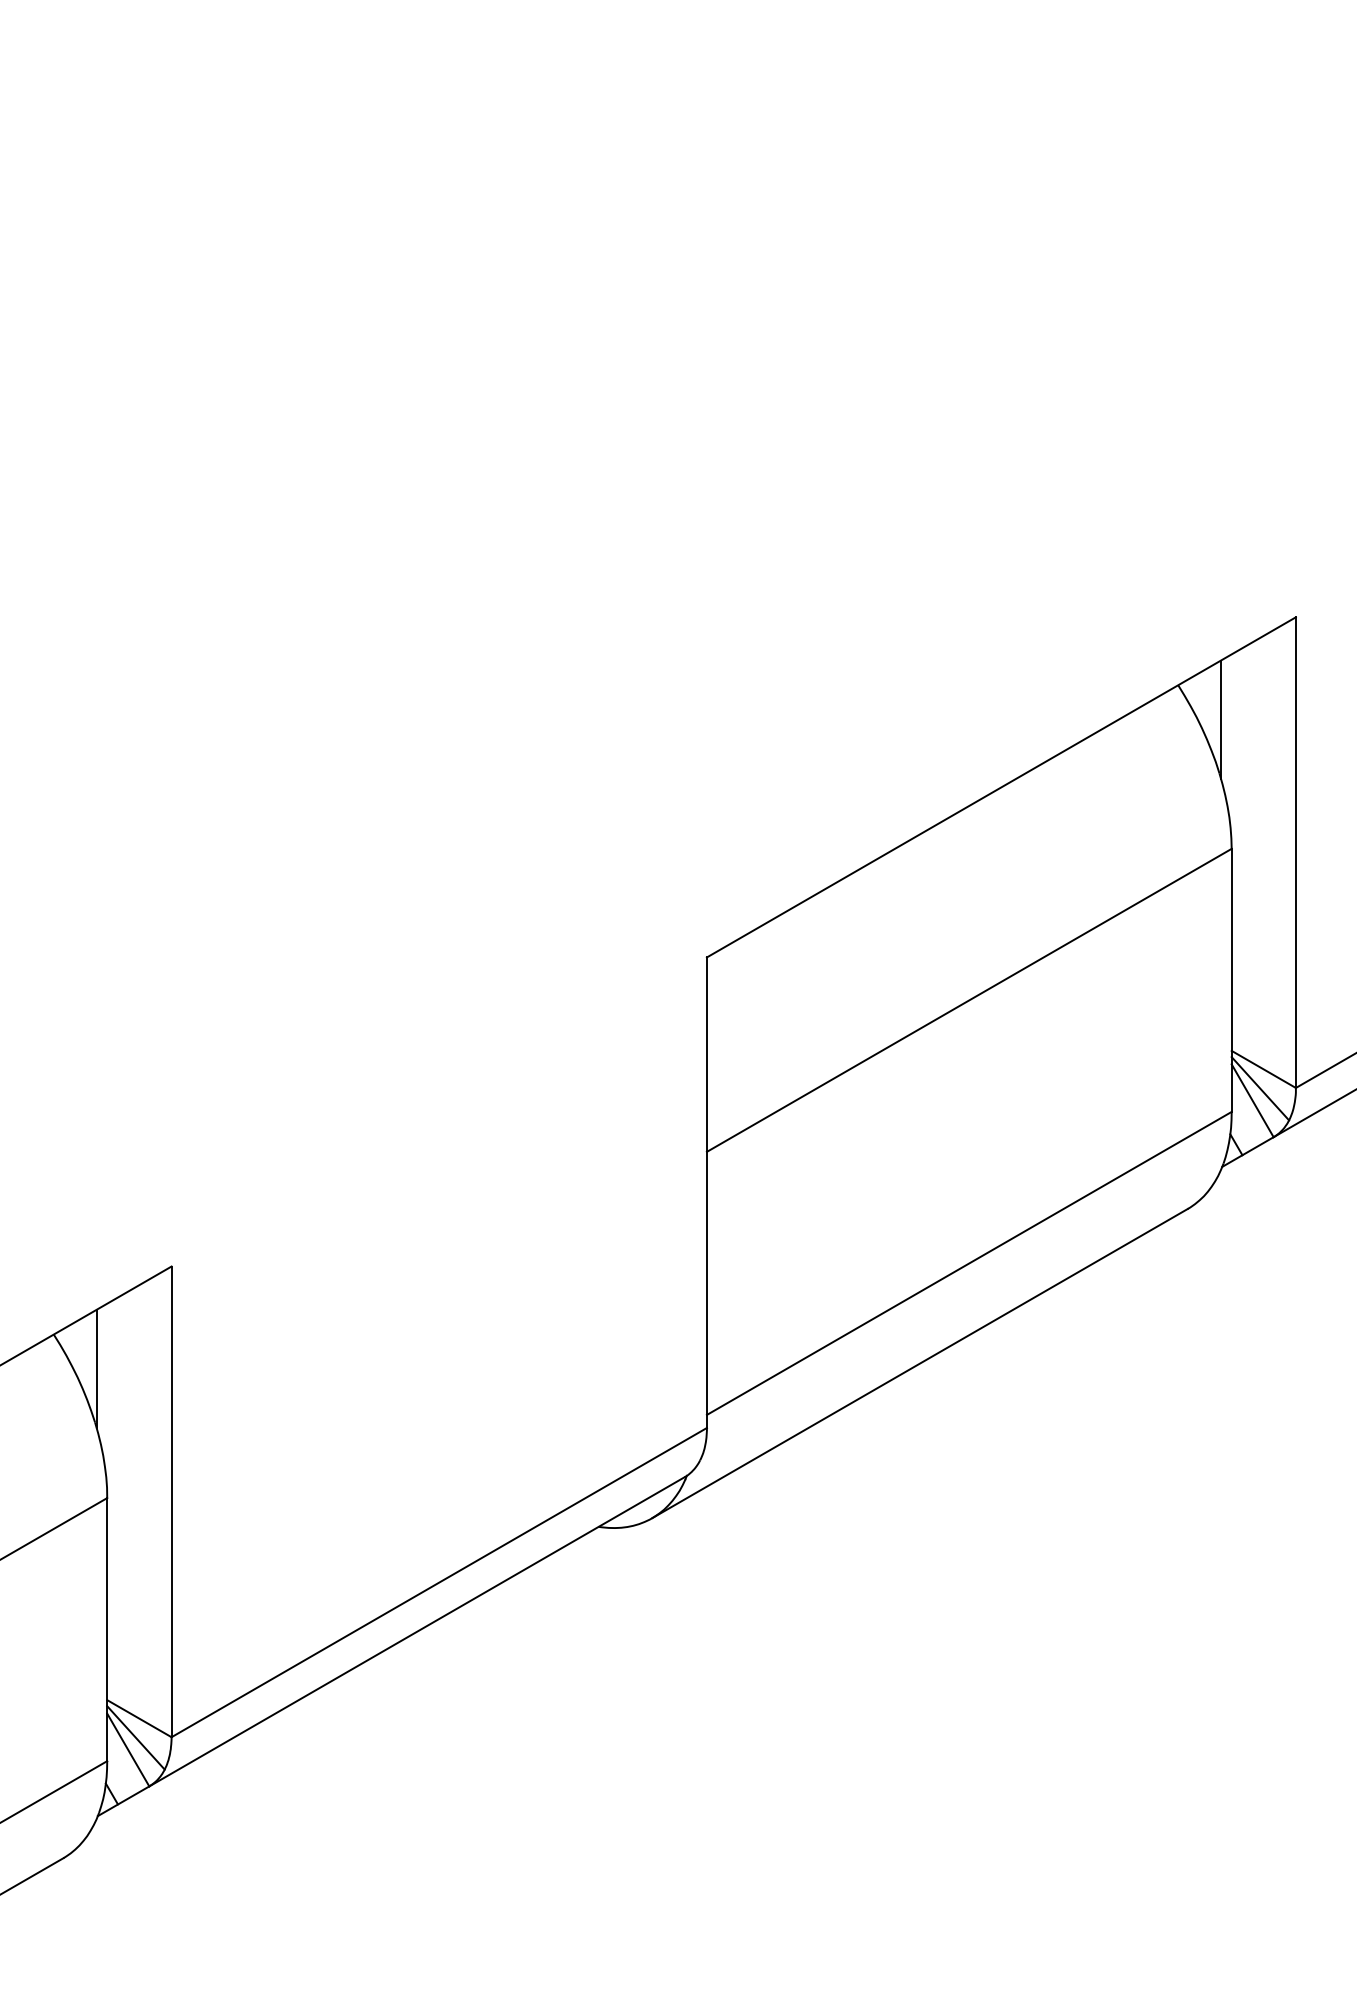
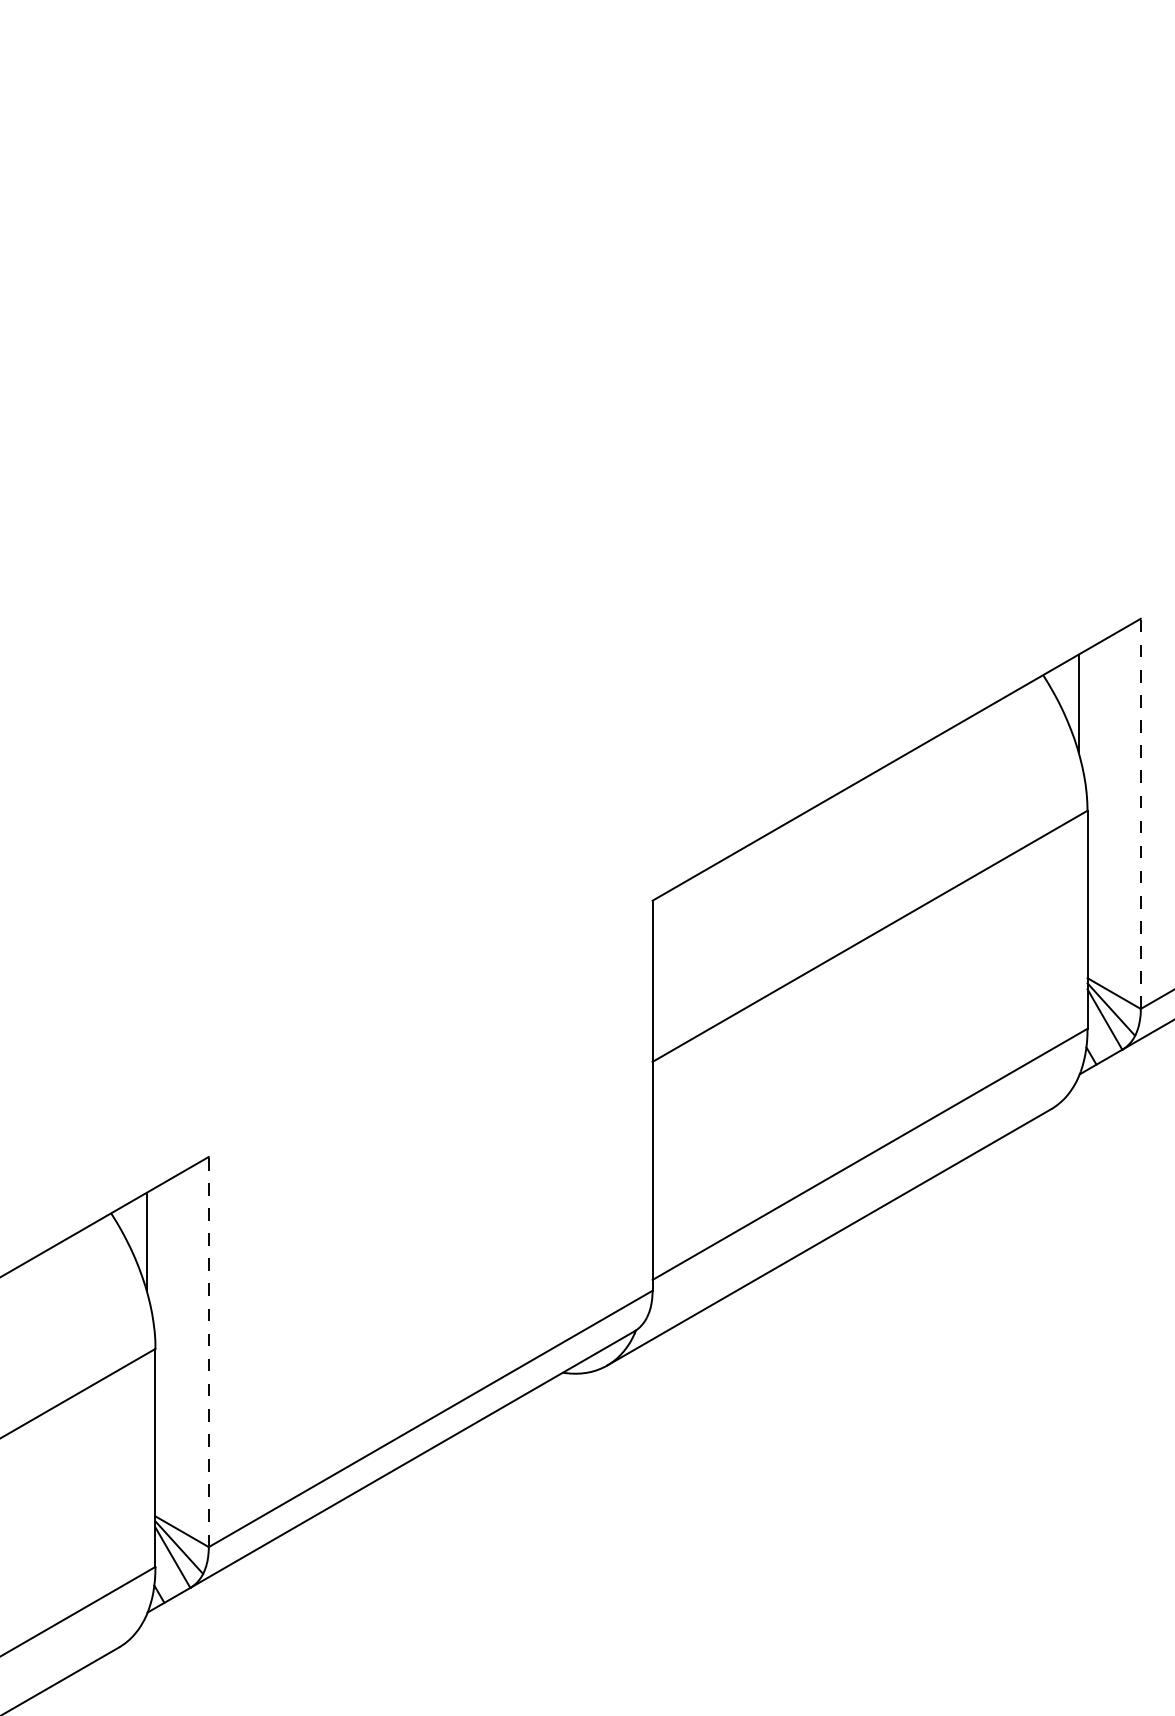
line: (1295, 852) -> (1140, 813), solid -> dashed
line: (171, 1501) -> (208, 1351), solid -> dashed

